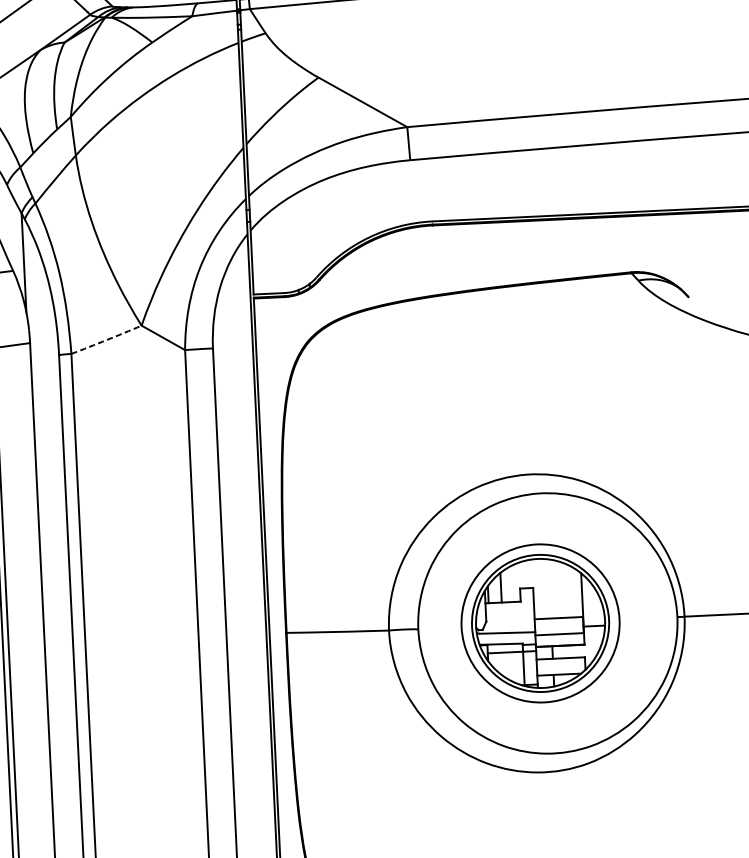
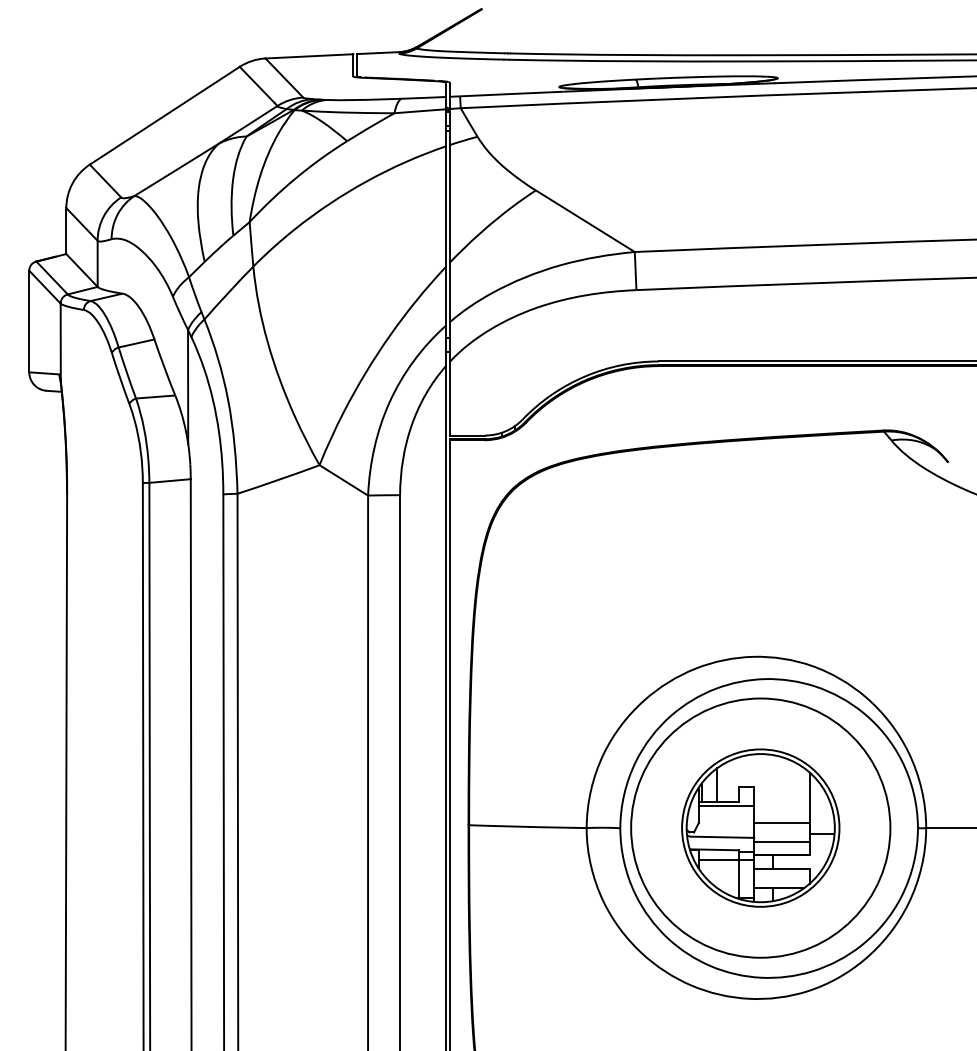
arc: (106, 339) -> (278, 479), dashed -> solid
line: (509, 605) -> (726, 805), added
circle: (540, 622) -> (760, 827), size x1.43

